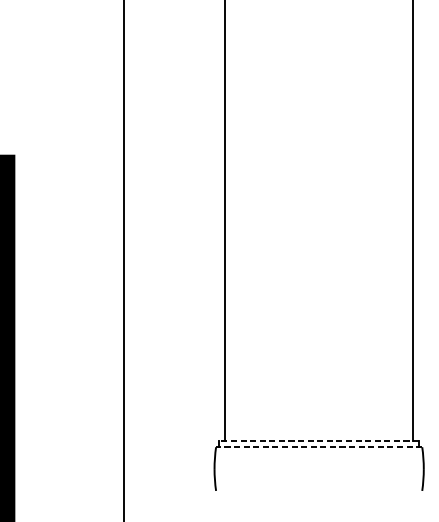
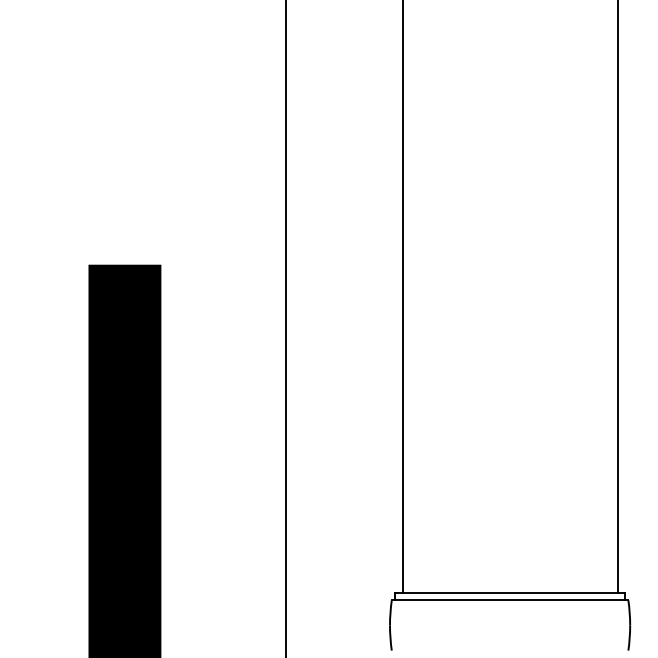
line: (319, 441) -> (510, 593), dashed -> solid
line: (318, 447) -> (509, 600), dashed -> solid

